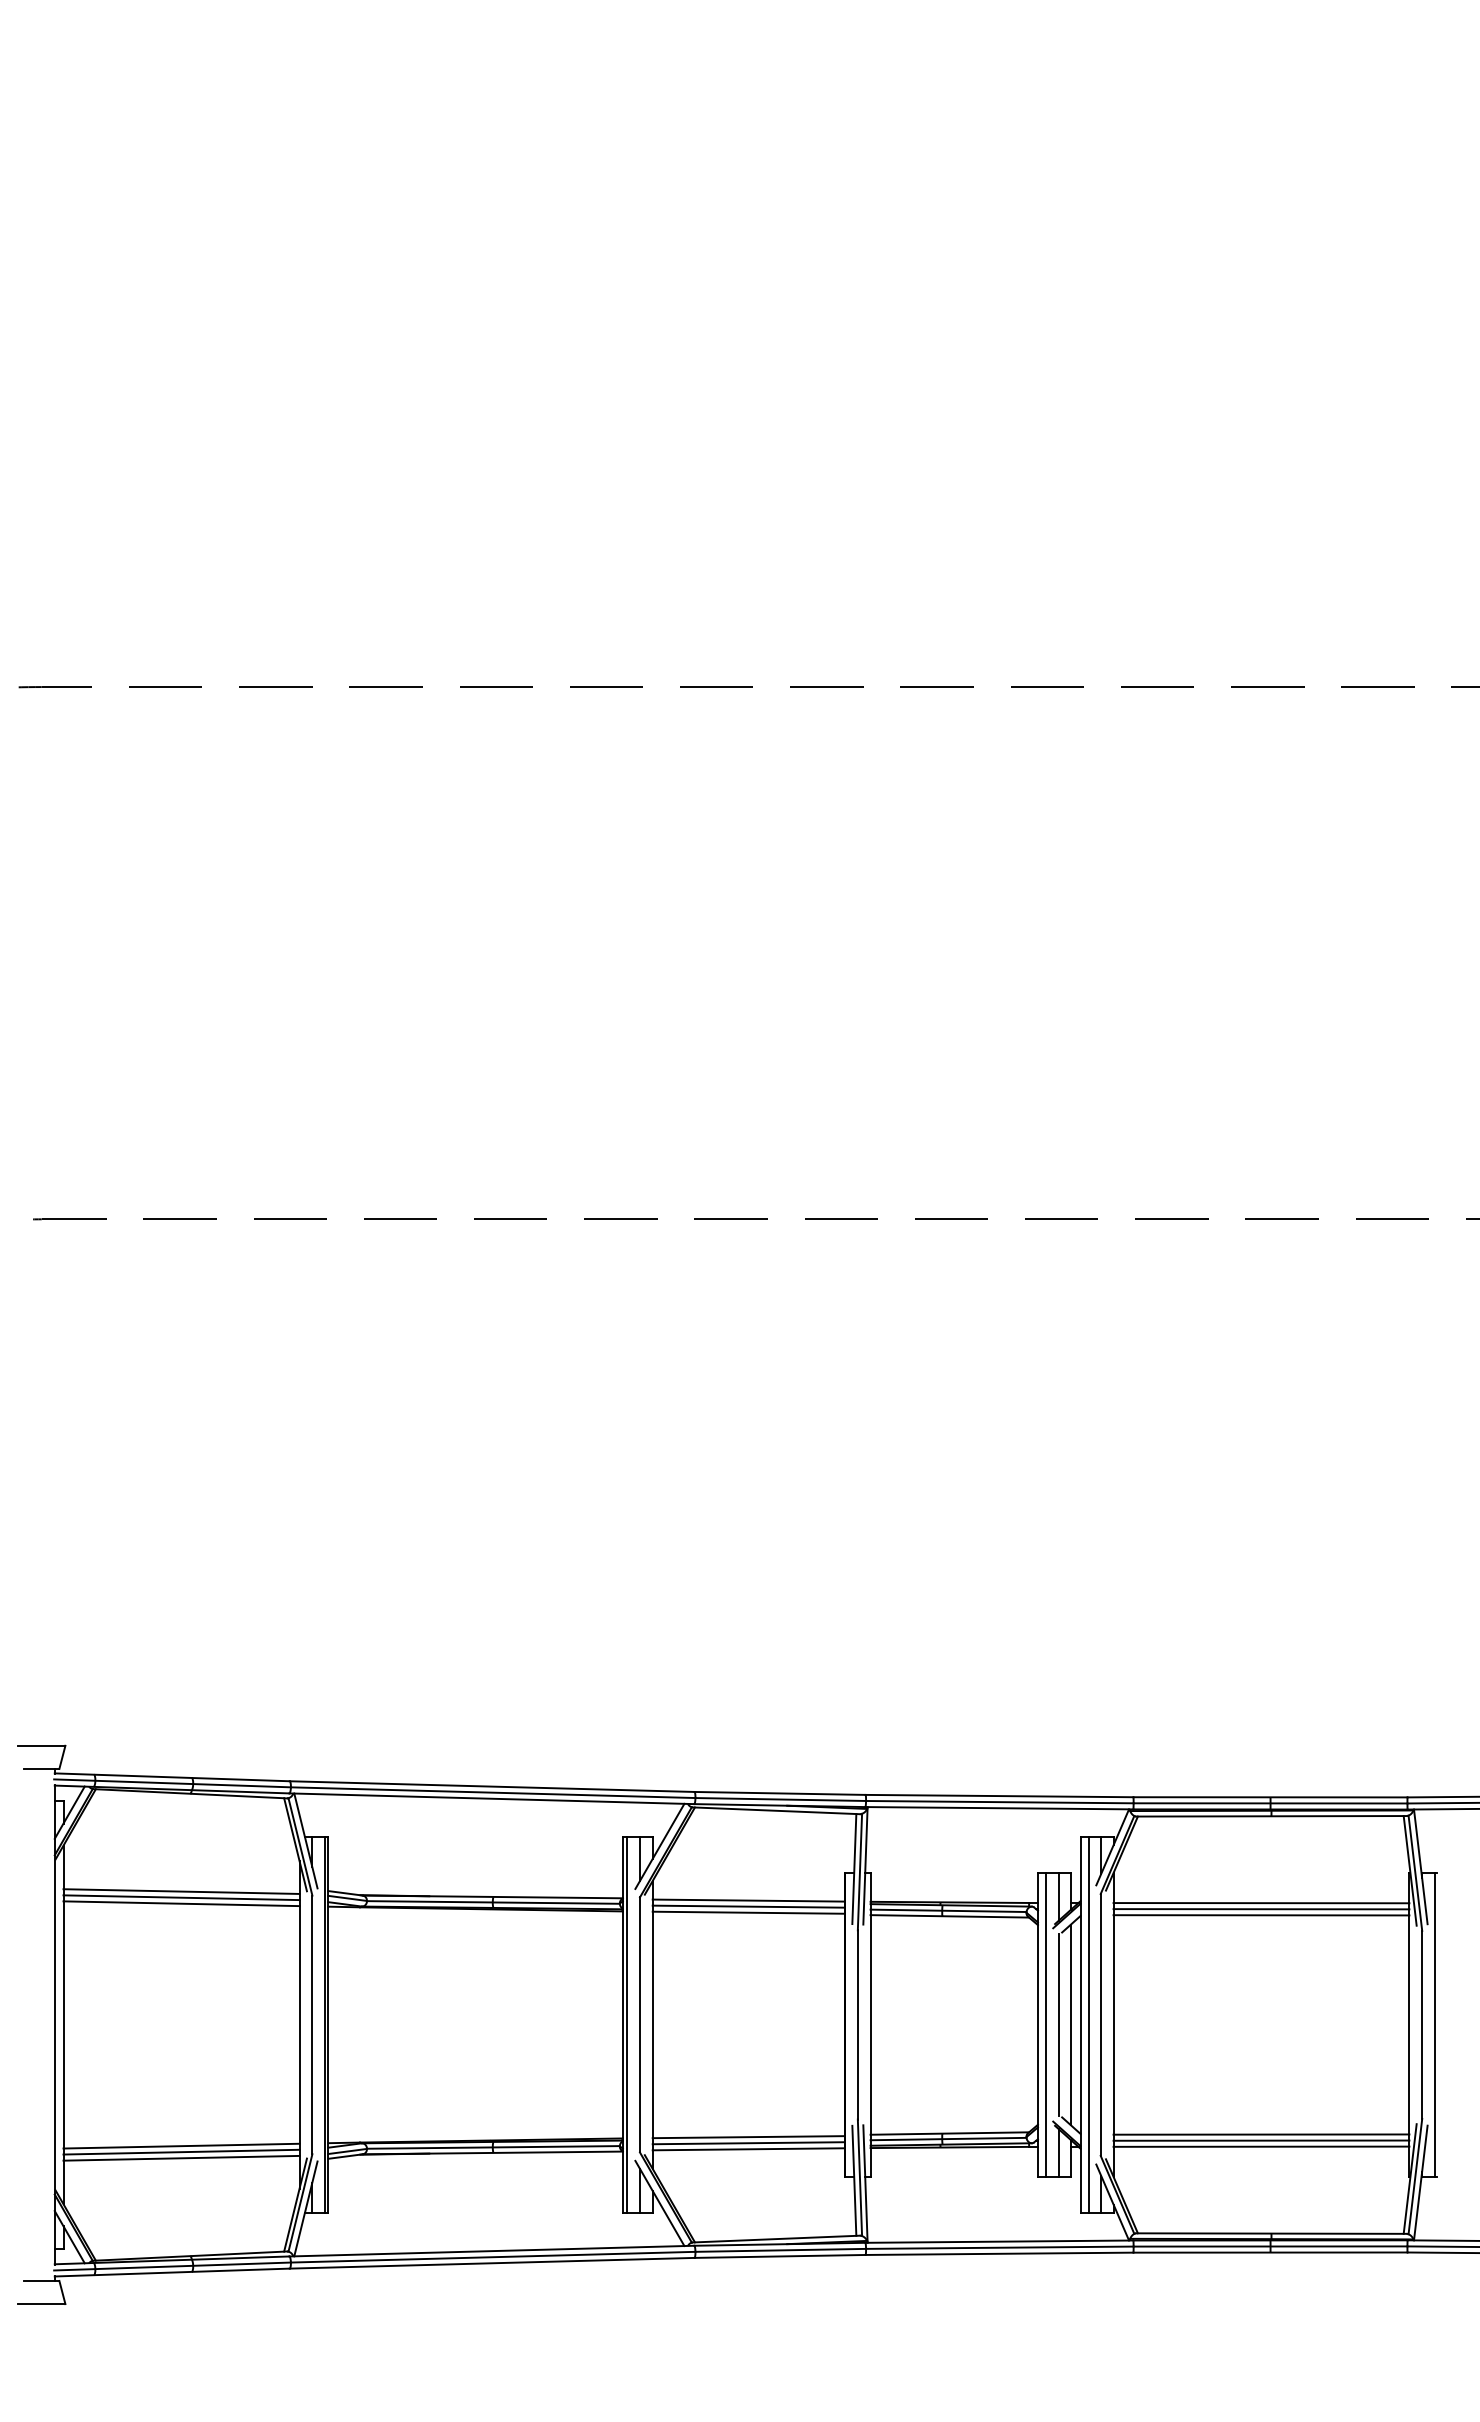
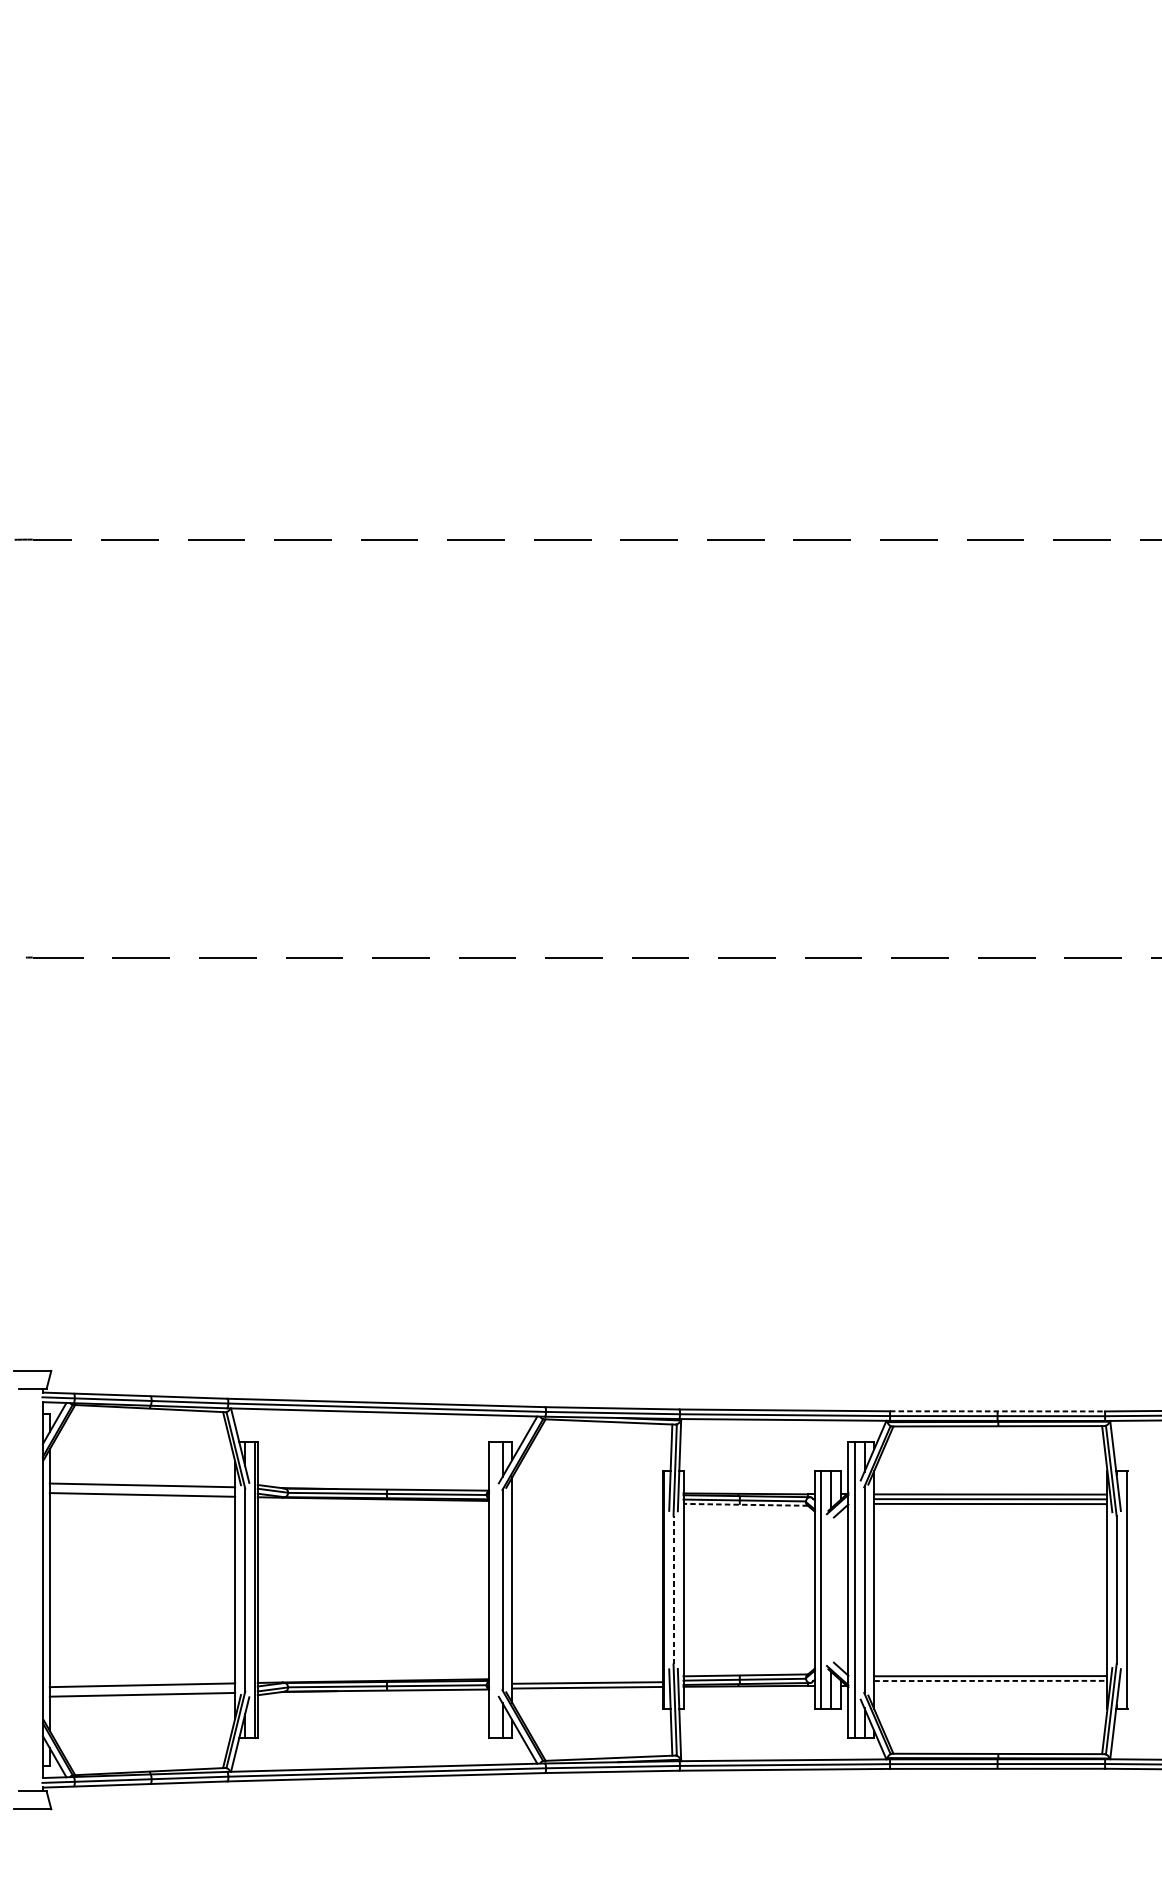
line: (1270, 1797) -> (997, 1411), solid -> dashed
line: (181, 1897) -> (142, 1490), removed
line: (748, 1900) -> (587, 1492), removed
line: (748, 1906) -> (587, 1497), removed
line: (748, 1912) -> (587, 1501), removed
line: (949, 1916) -> (745, 1504), solid -> dashed
line: (627, 2024) -> (492, 1589), removed
line: (857, 2024) -> (673, 1589), solid -> dashed
line: (1058, 2024) -> (831, 1589), removed
line: (1071, 2024) -> (841, 1589), removed
line: (748, 2137) -> (587, 1678), removed
line: (1261, 2140) -> (990, 1680), solid -> dashed
line: (1261, 2146) -> (990, 1685), removed
line: (181, 2151) -> (142, 1689), removed

